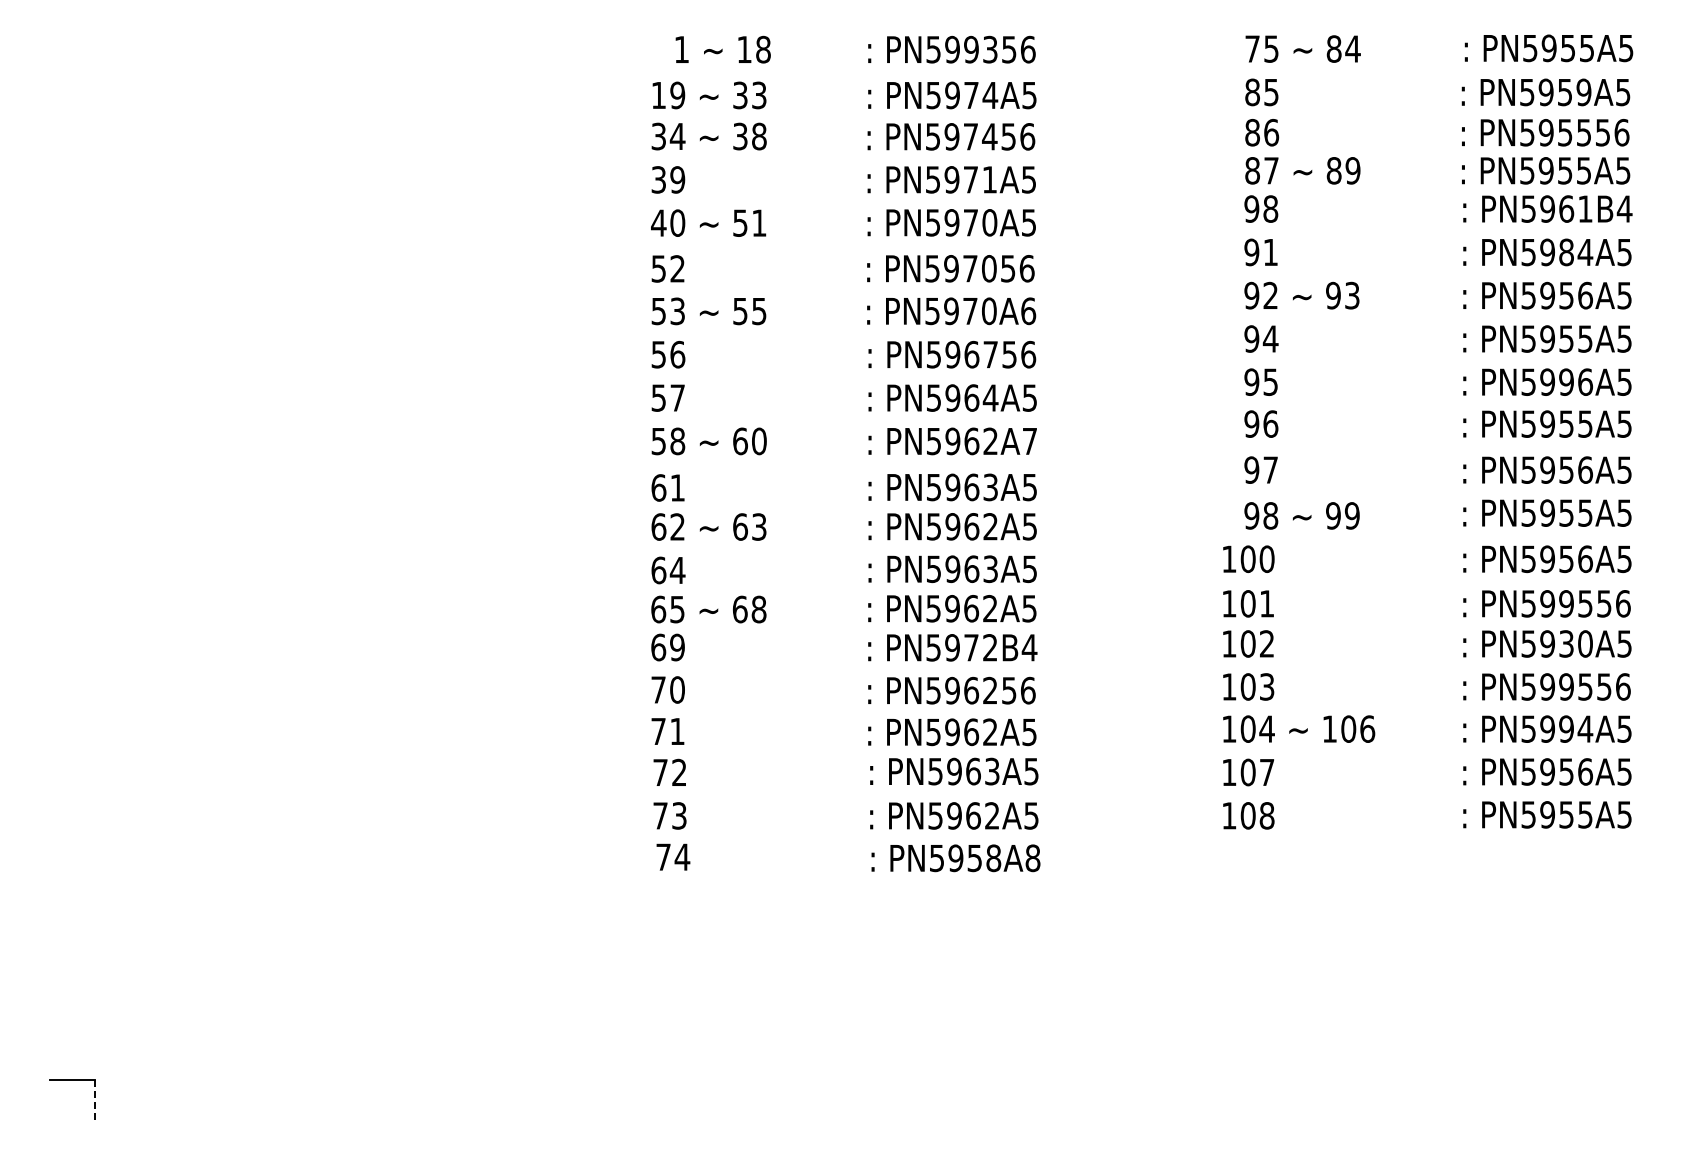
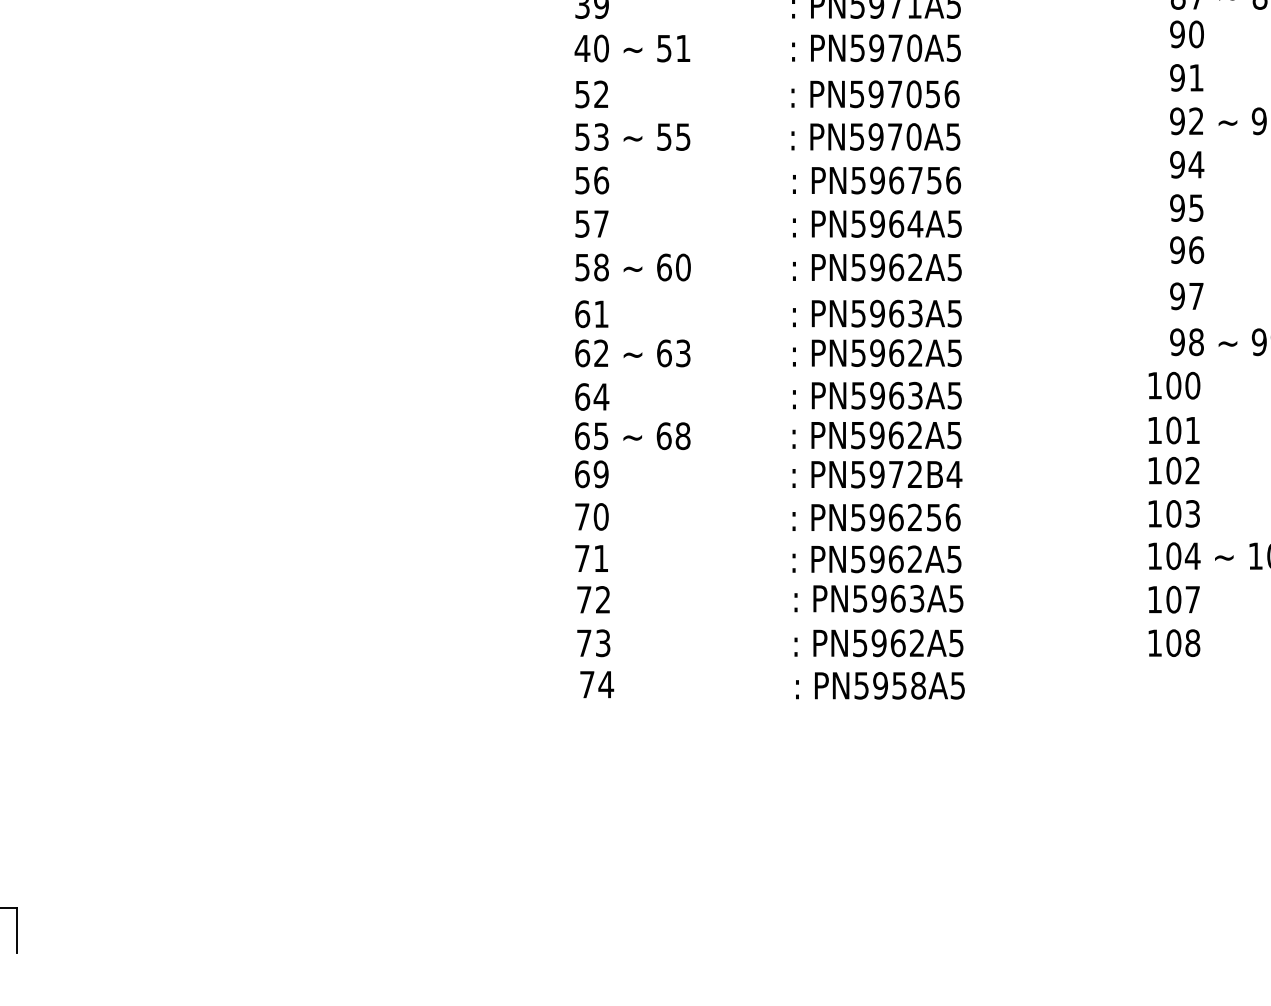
text: (1270, 208) -> (1196, 33), 98 -> 90
text: (1028, 311) -> (953, 137), PN5970A6 -> PN5970A5
text: (1029, 441) -> (954, 267), PN5962A7 -> PN5962A5
text: (1032, 858) -> (957, 685), PN5958A8 -> PN5958A5
line: (95, 1102) -> (17, 930), dashed -> solid

